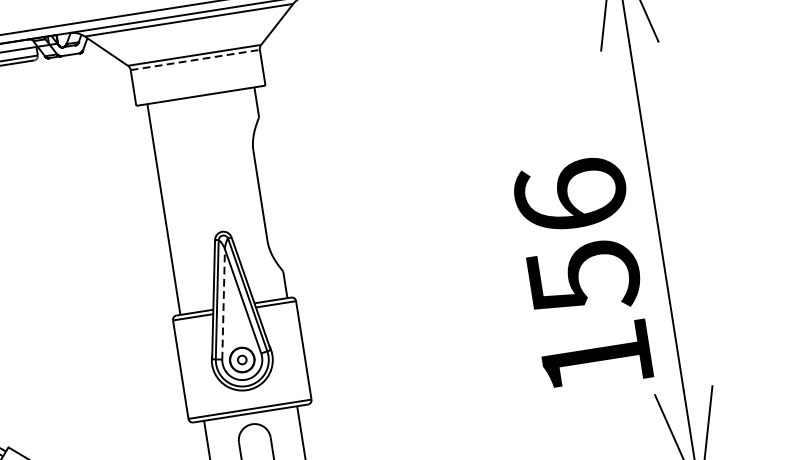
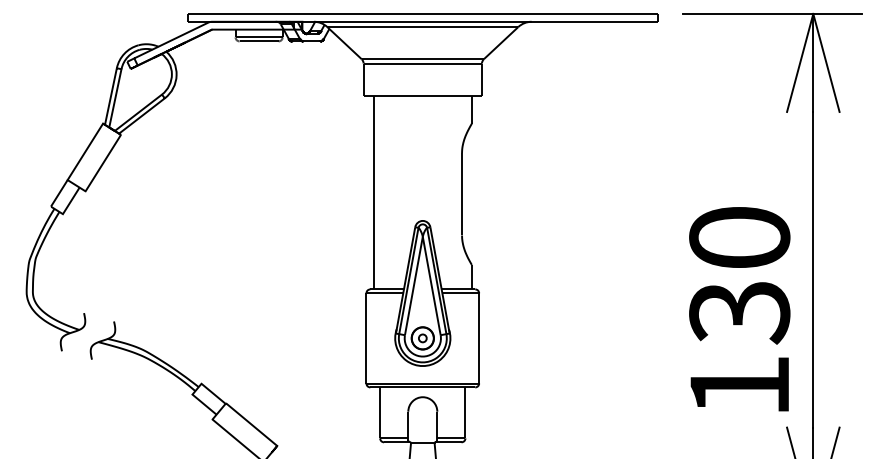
line: (196, 59) -> (423, 63), dashed -> solid
text: (577, 237) -> (739, 275), 156 -> 130
line: (223, 304) -> (413, 286), dashed -> solid

